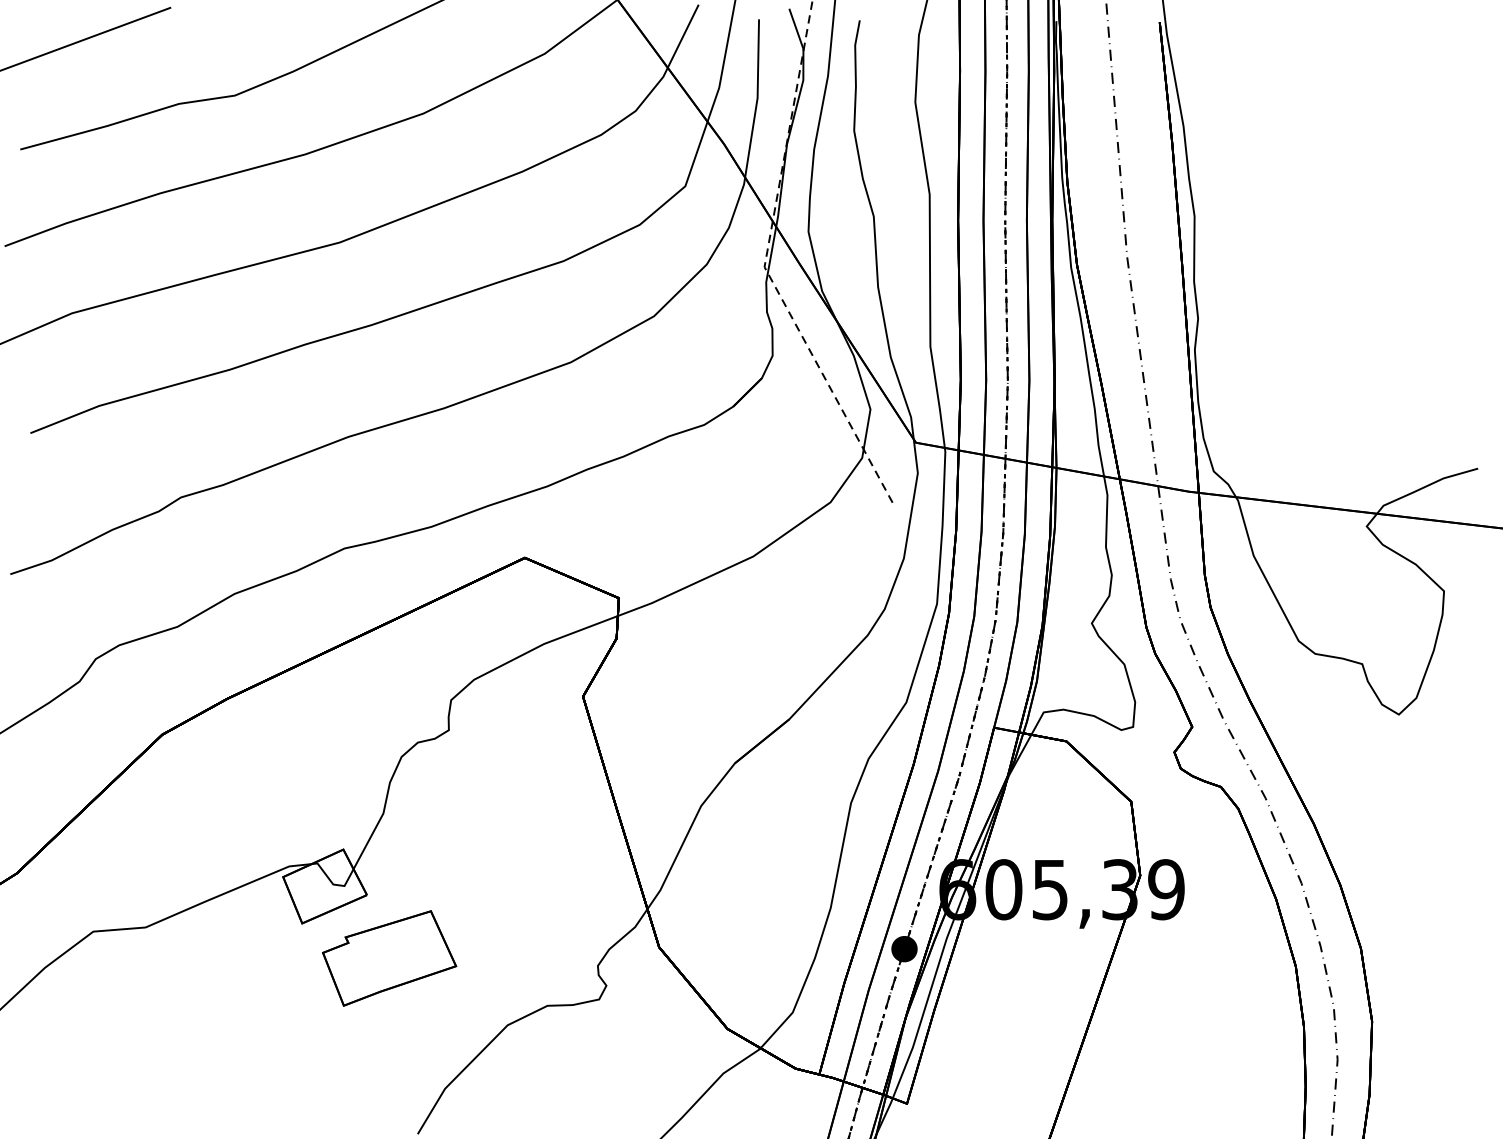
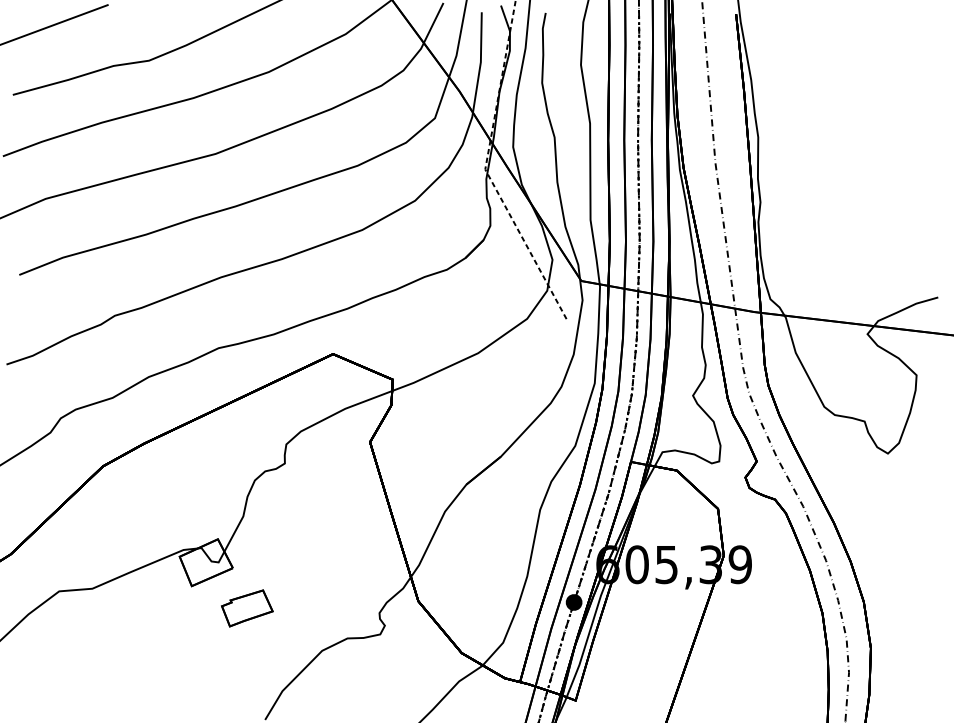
part: (389, 958) -> (247, 608), size x0.6

